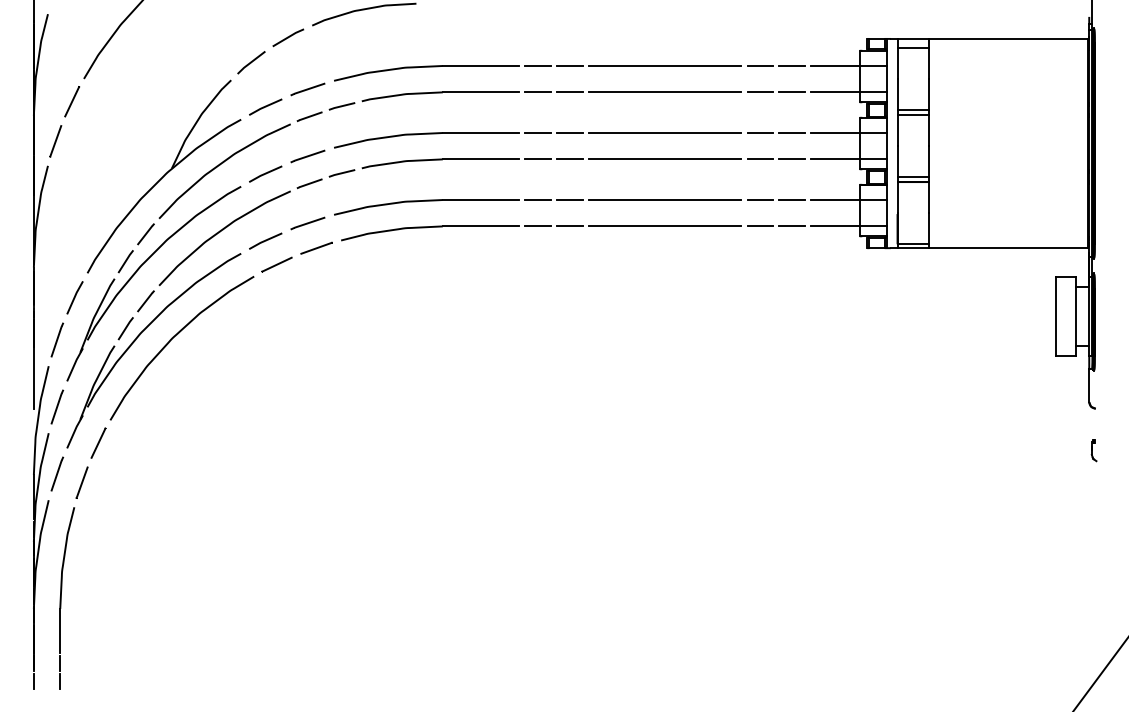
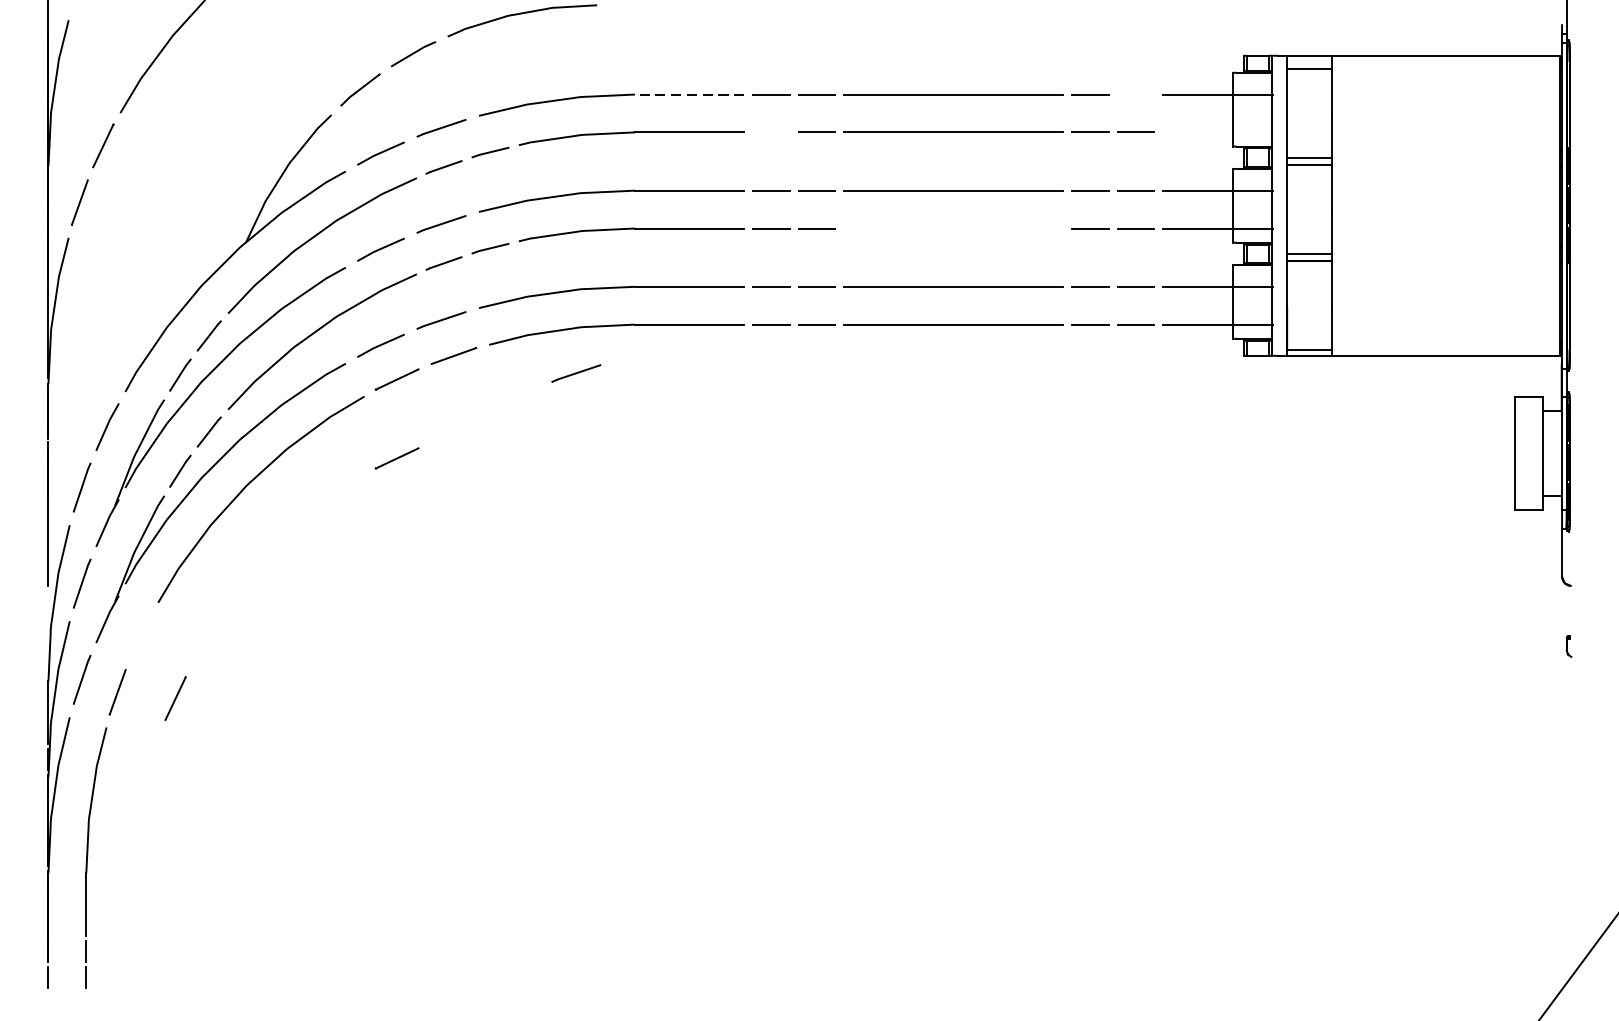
line: (480, 65) -> (689, 93), solid -> dashed
line: (791, 65) -> (1135, 93), removed
line: (537, 92) -> (770, 132), removed
line: (849, 92) -> (1218, 132), removed
line: (664, 159) -> (952, 228), removed
line: (401, 260) -> (575, 373), added
line: (276, 319) -> (396, 458), added
line: (98, 442) -> (175, 697), moved
part: (1093, 450) -> (1568, 646), size x0.7

